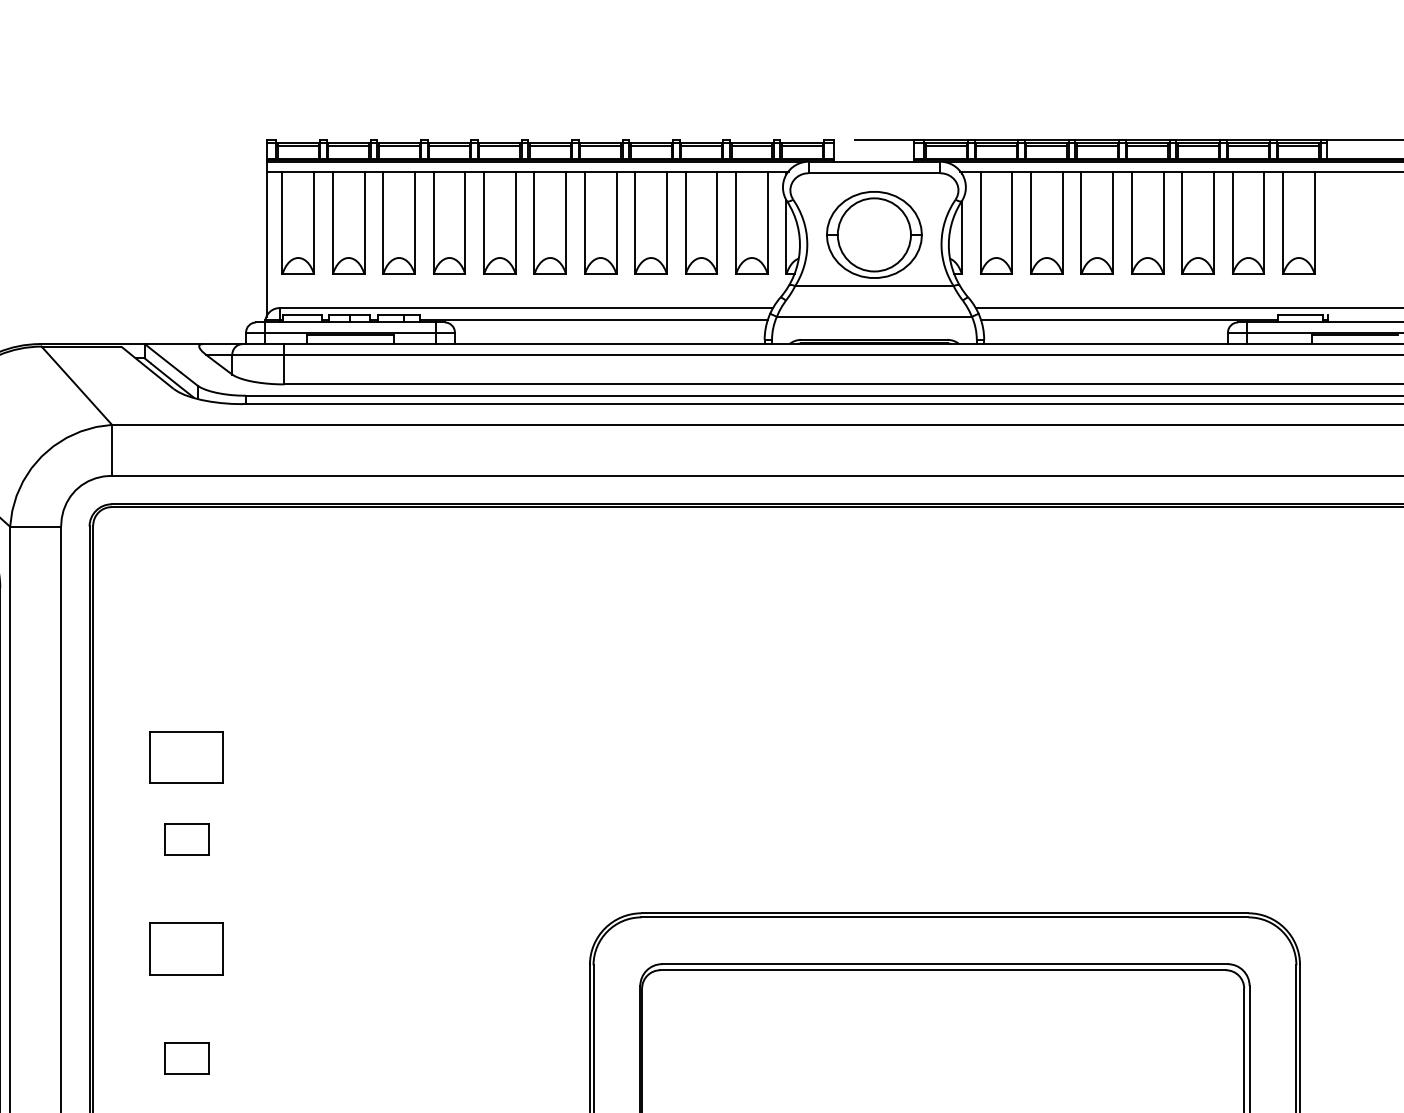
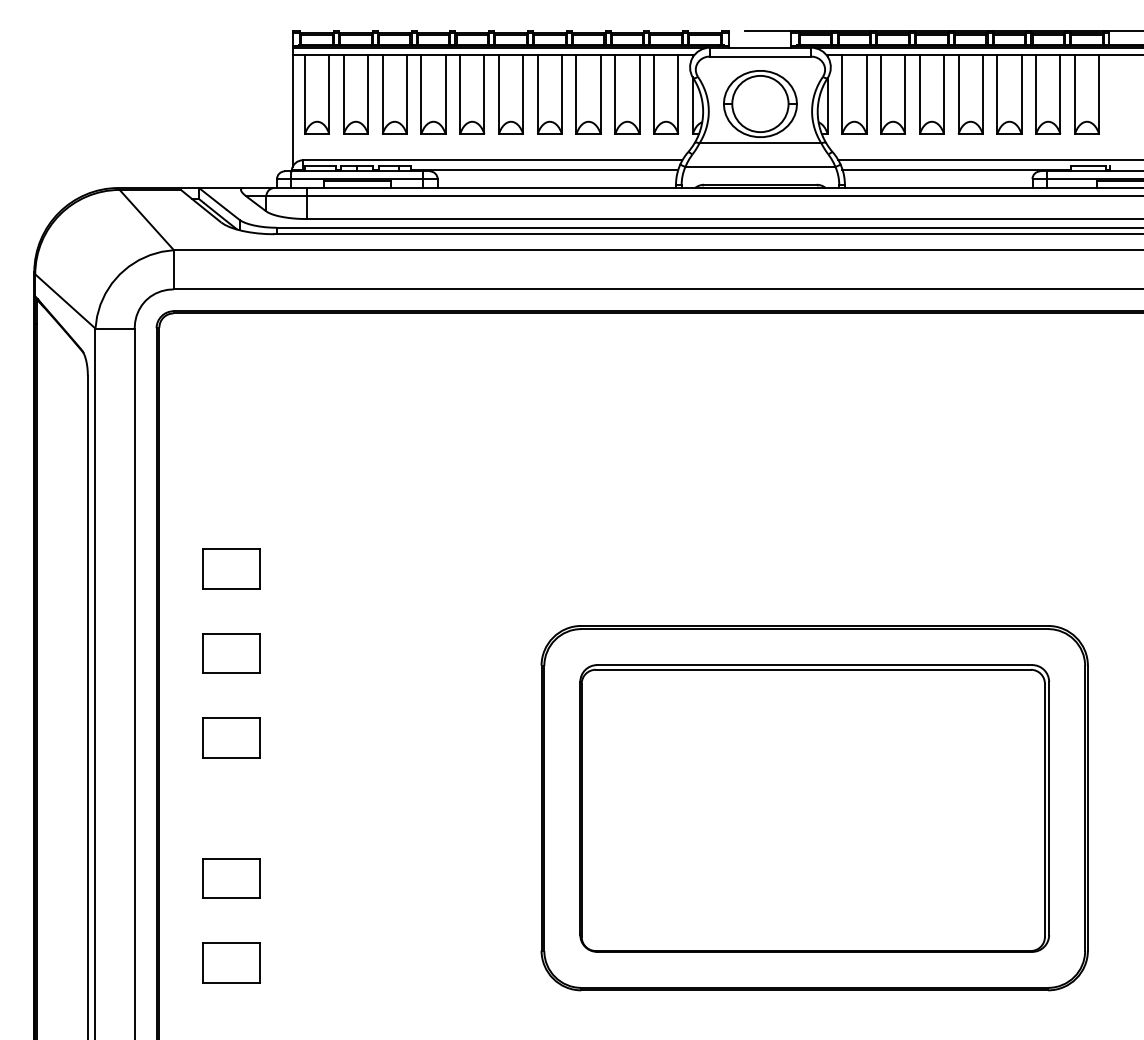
part: (186, 758) -> (231, 506), removed
part: (186, 838) -> (231, 568), size x1.67
part: (186, 1058) -> (231, 737), size x1.67

